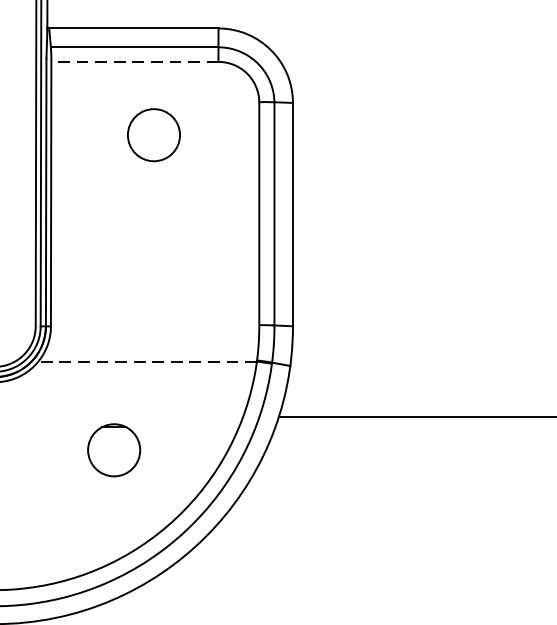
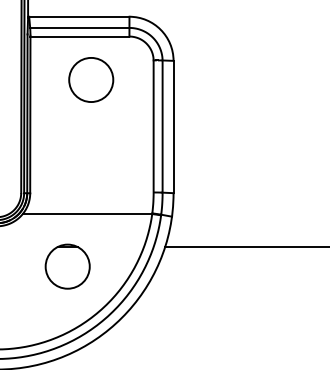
line: (134, 61) -> (79, 36), dashed -> solid
circle: (154, 134) -> (91, 79), size x1.43
line: (147, 362) -> (87, 214), dashed -> solid
part: (113, 450) -> (67, 266), size x1.43

